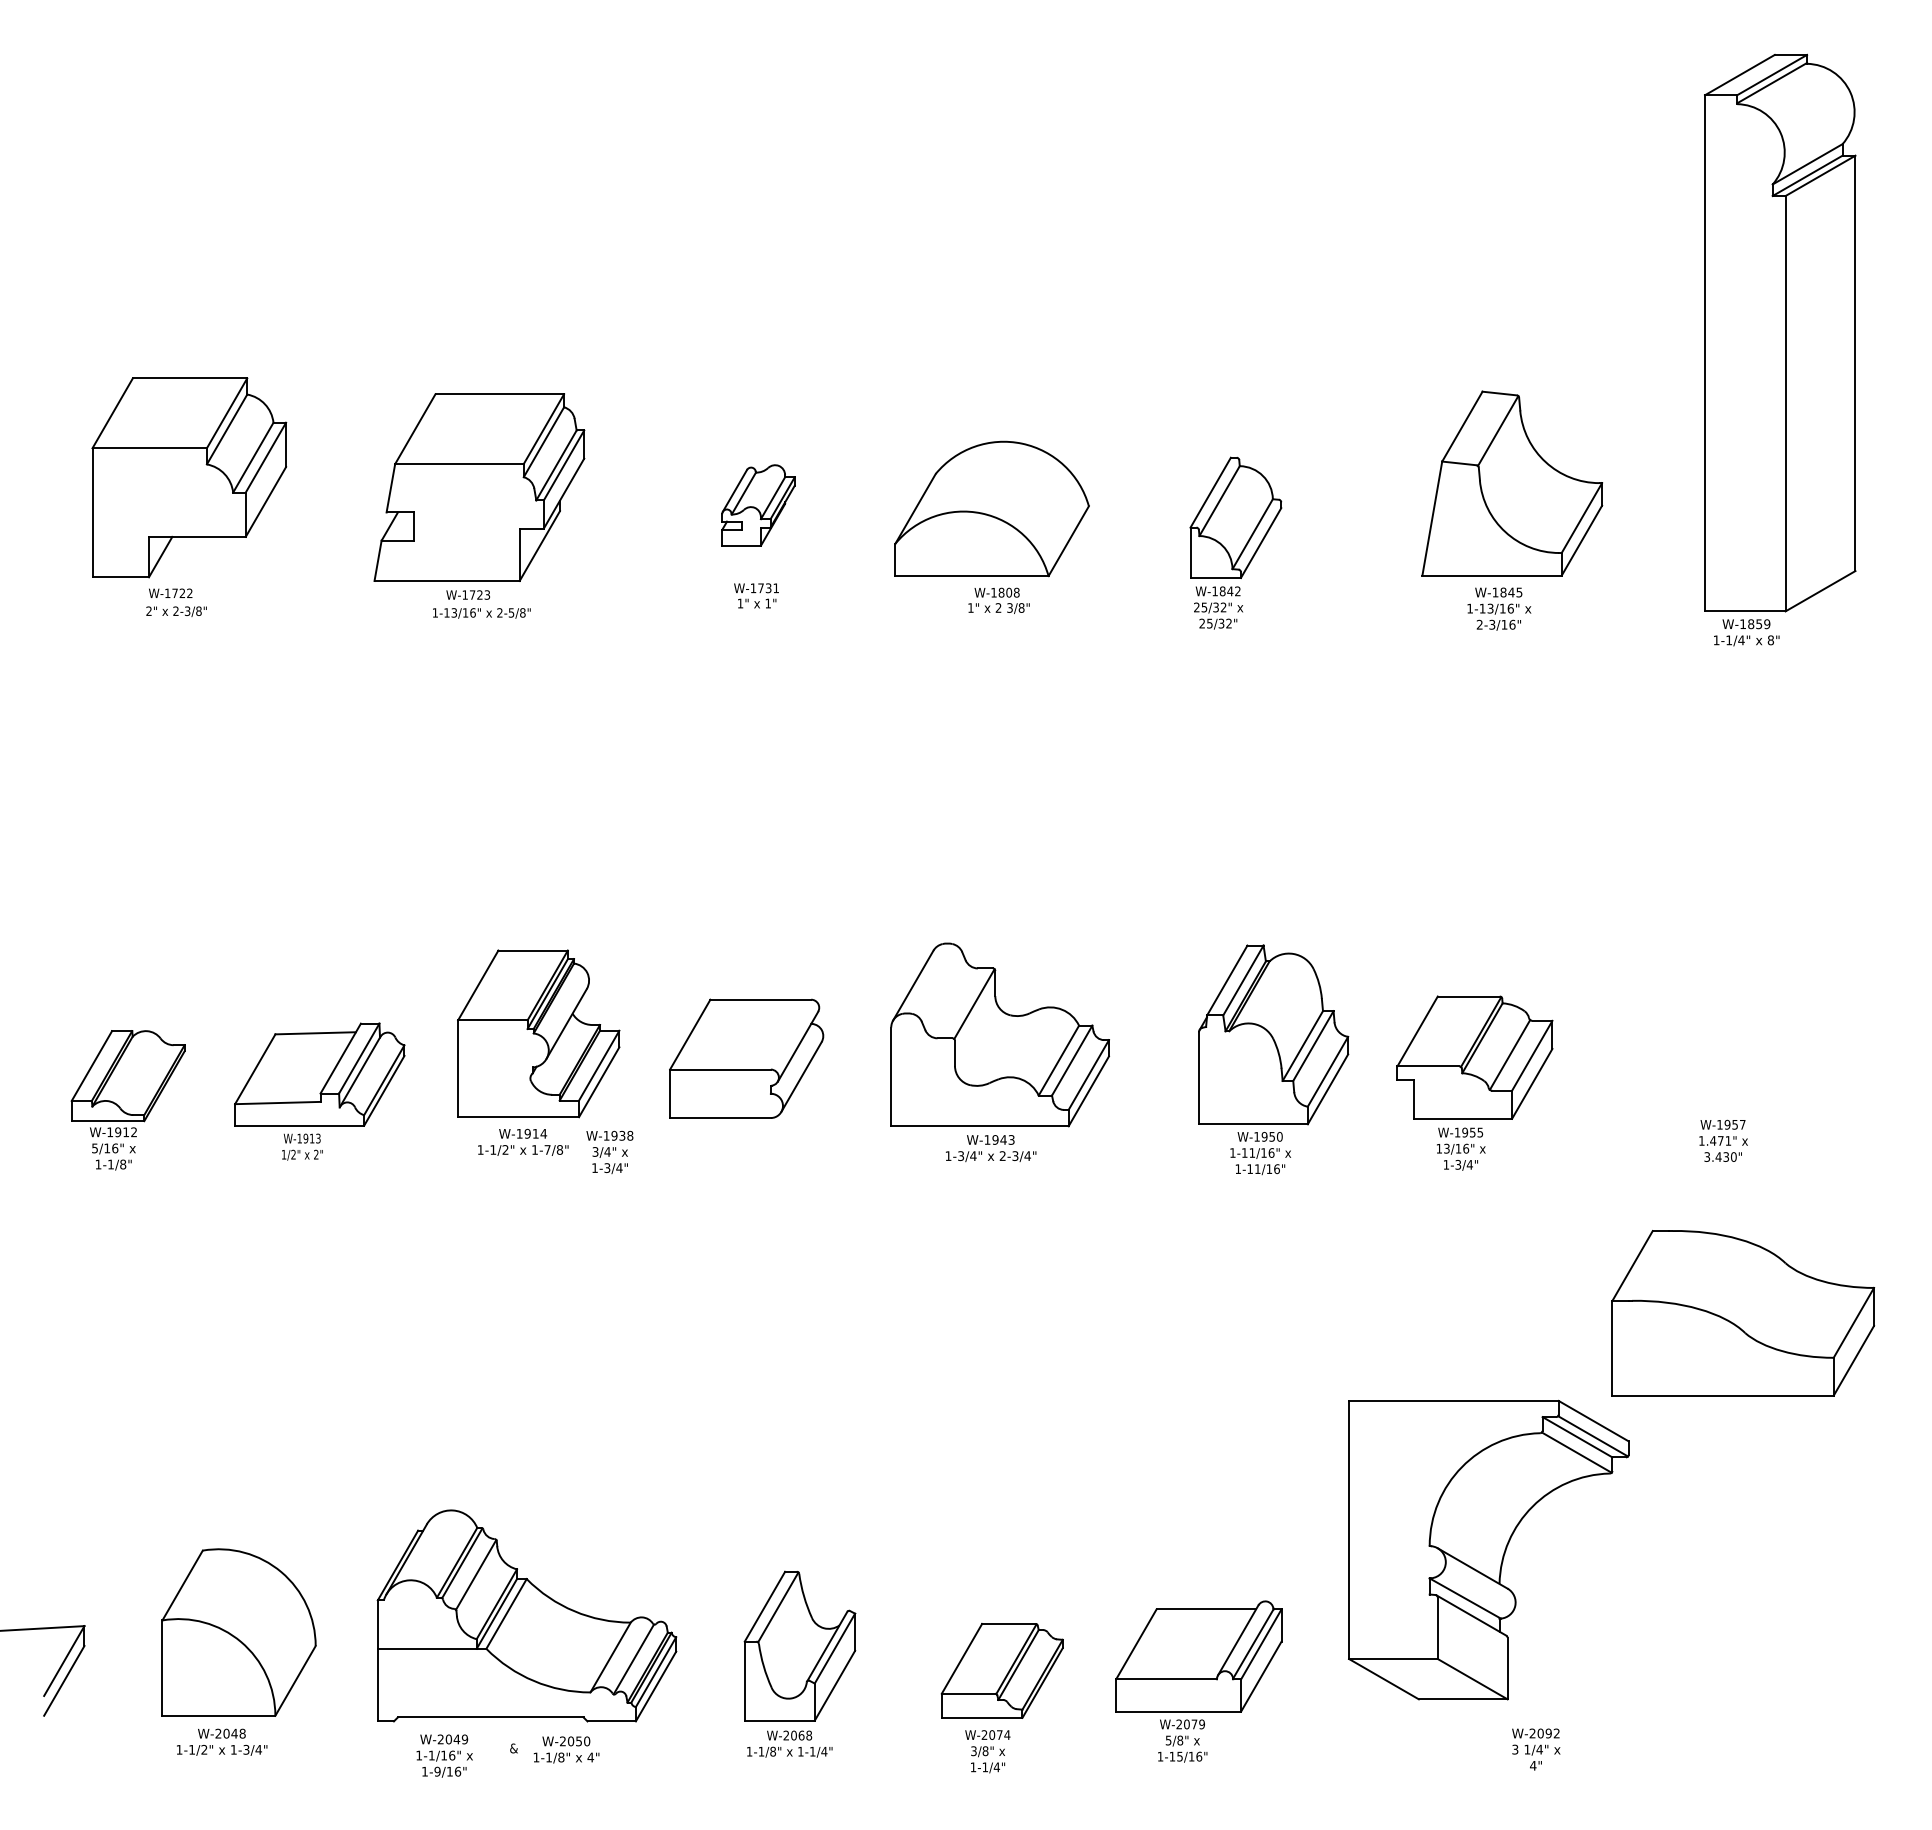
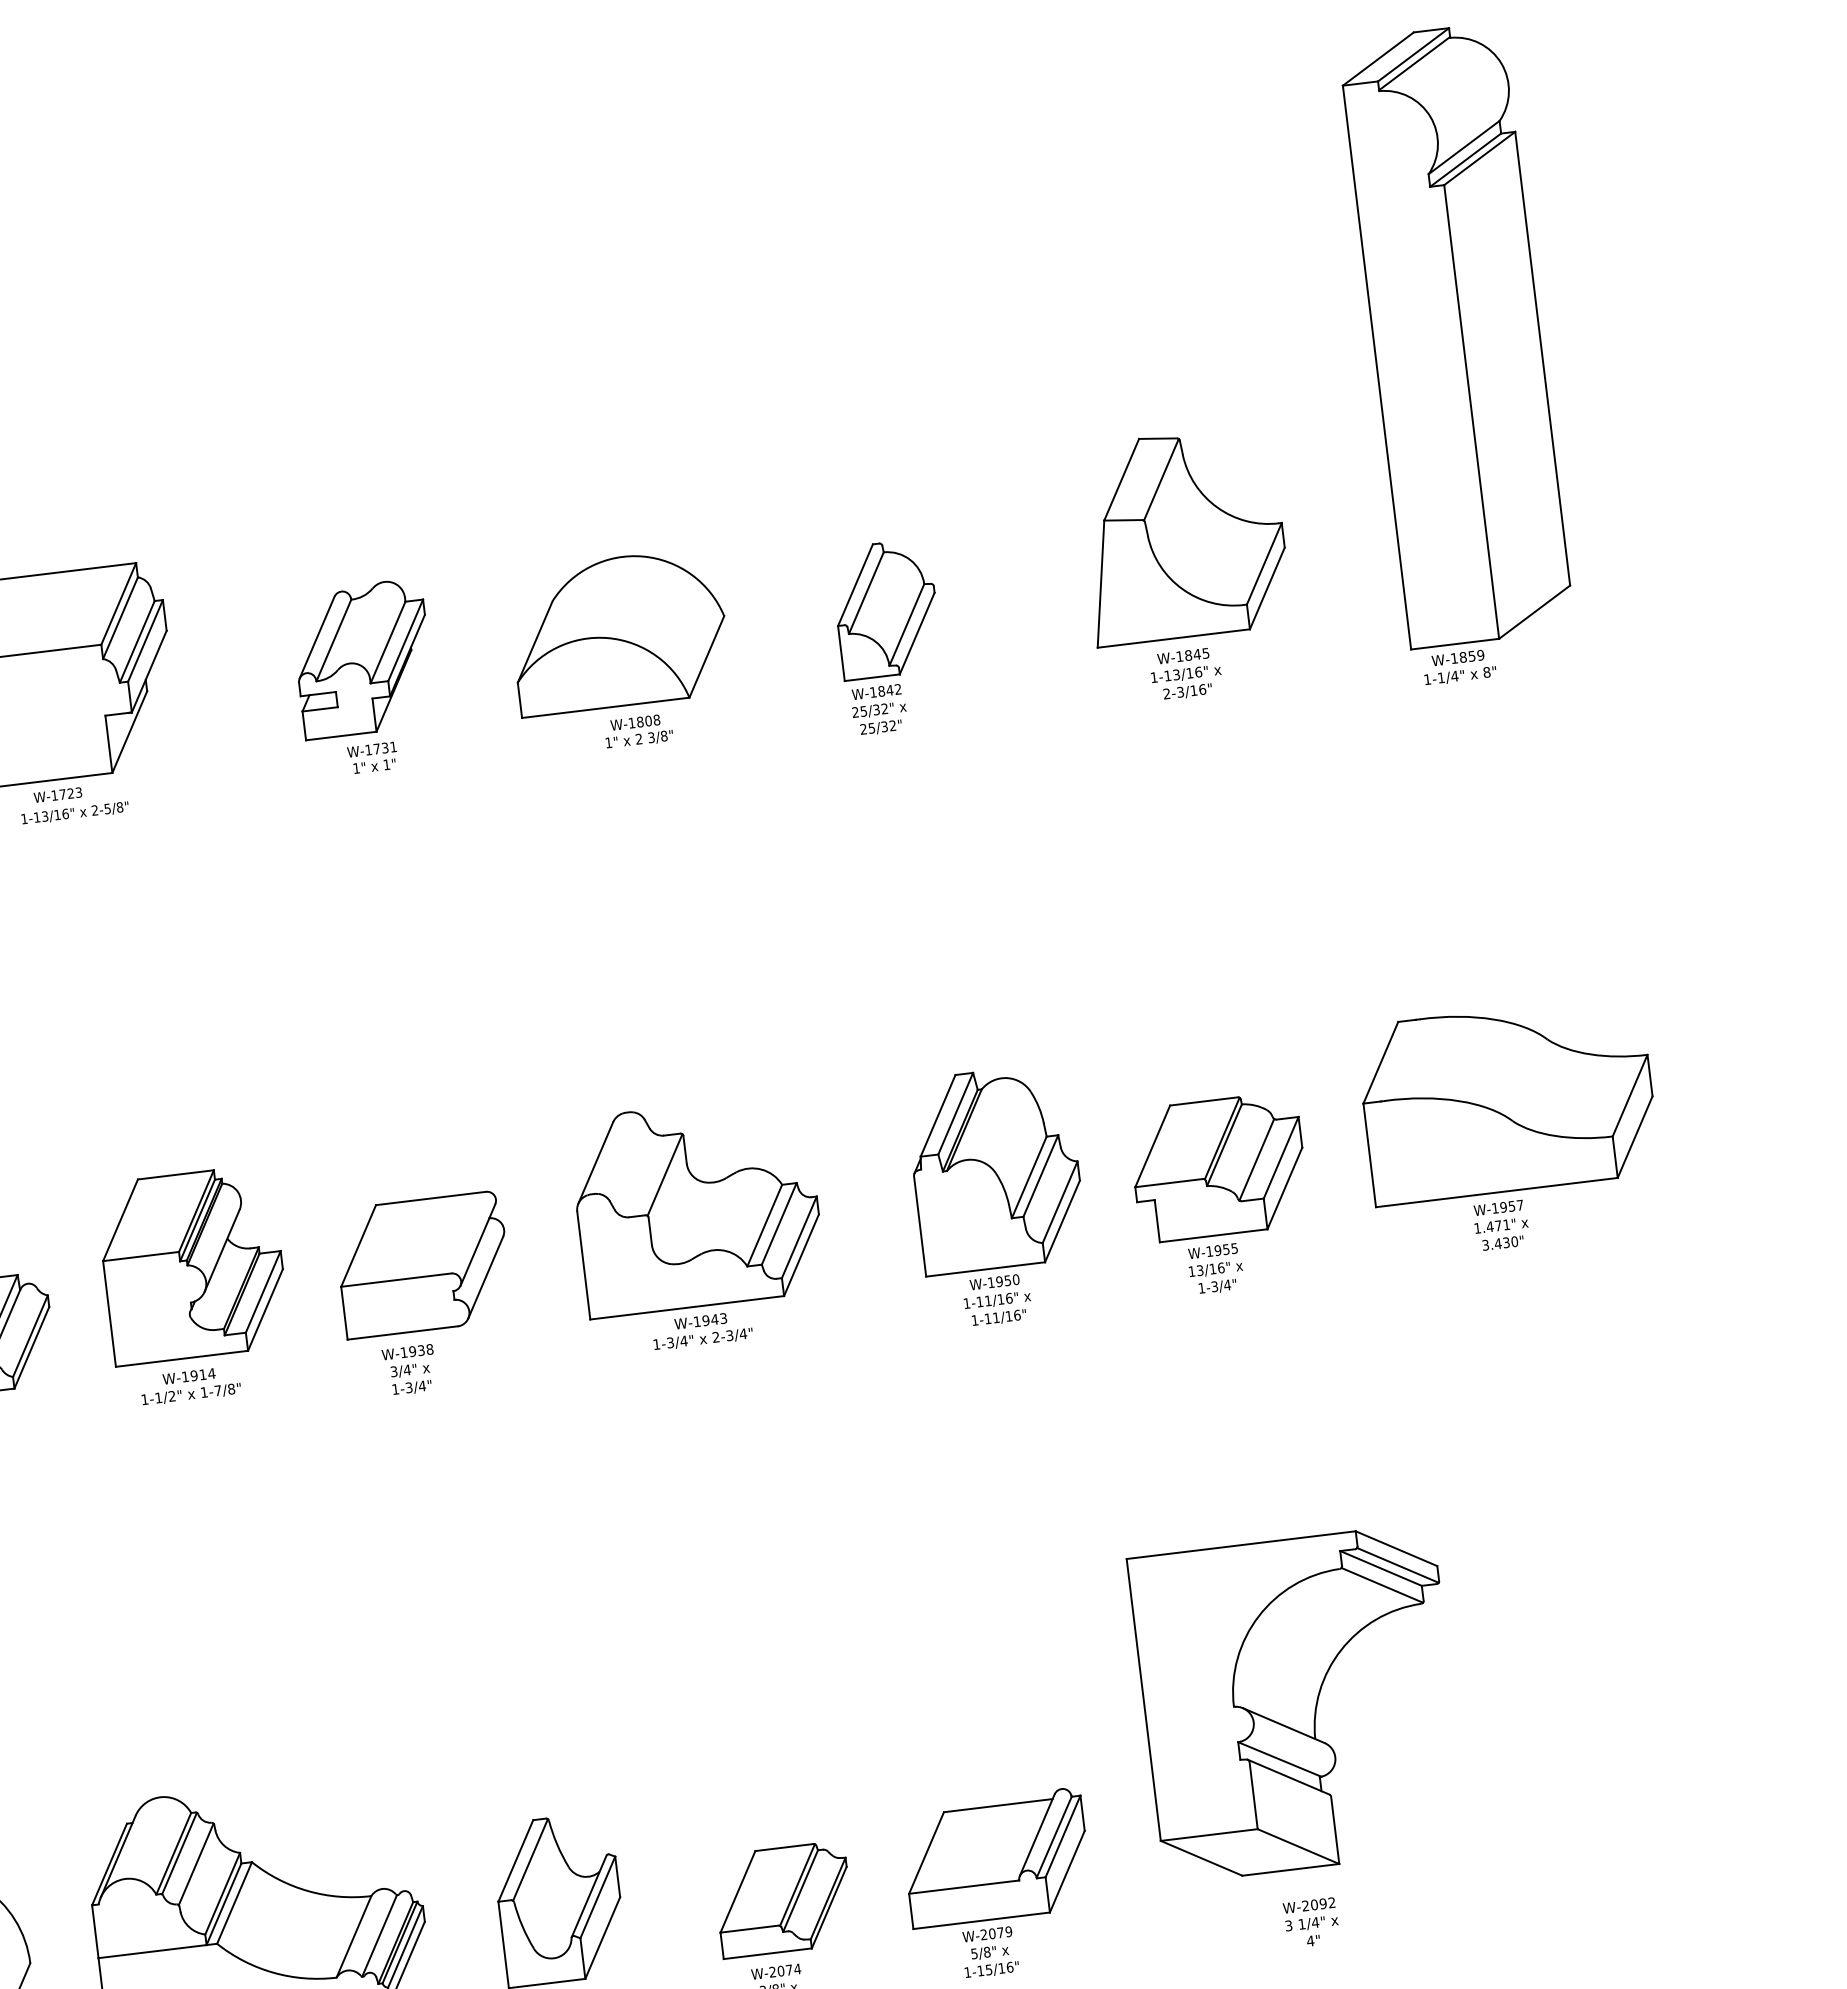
part: (758, 505) -> (363, 658), size x1.67
text: (609, 1151) -> (409, 1369), moved
part: (1743, 1313) -> (1508, 1100), moved
text: (1536, 1749) -> (1311, 1922), moved

